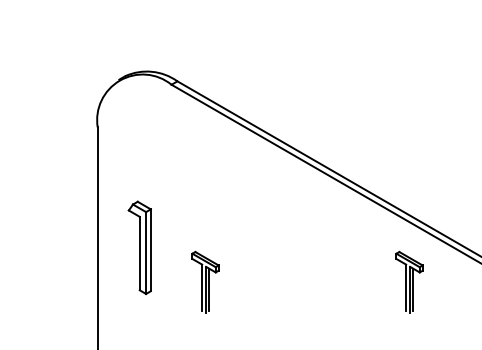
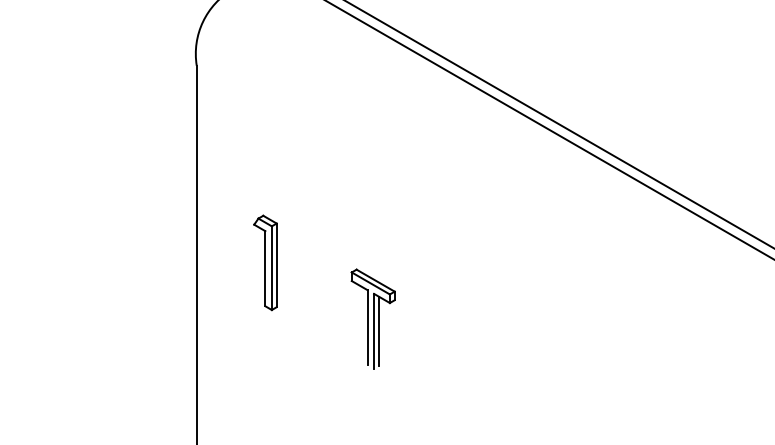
part: (139, 247) -> (265, 262), size x0.62
part: (409, 281) -> (706, 317), removed

